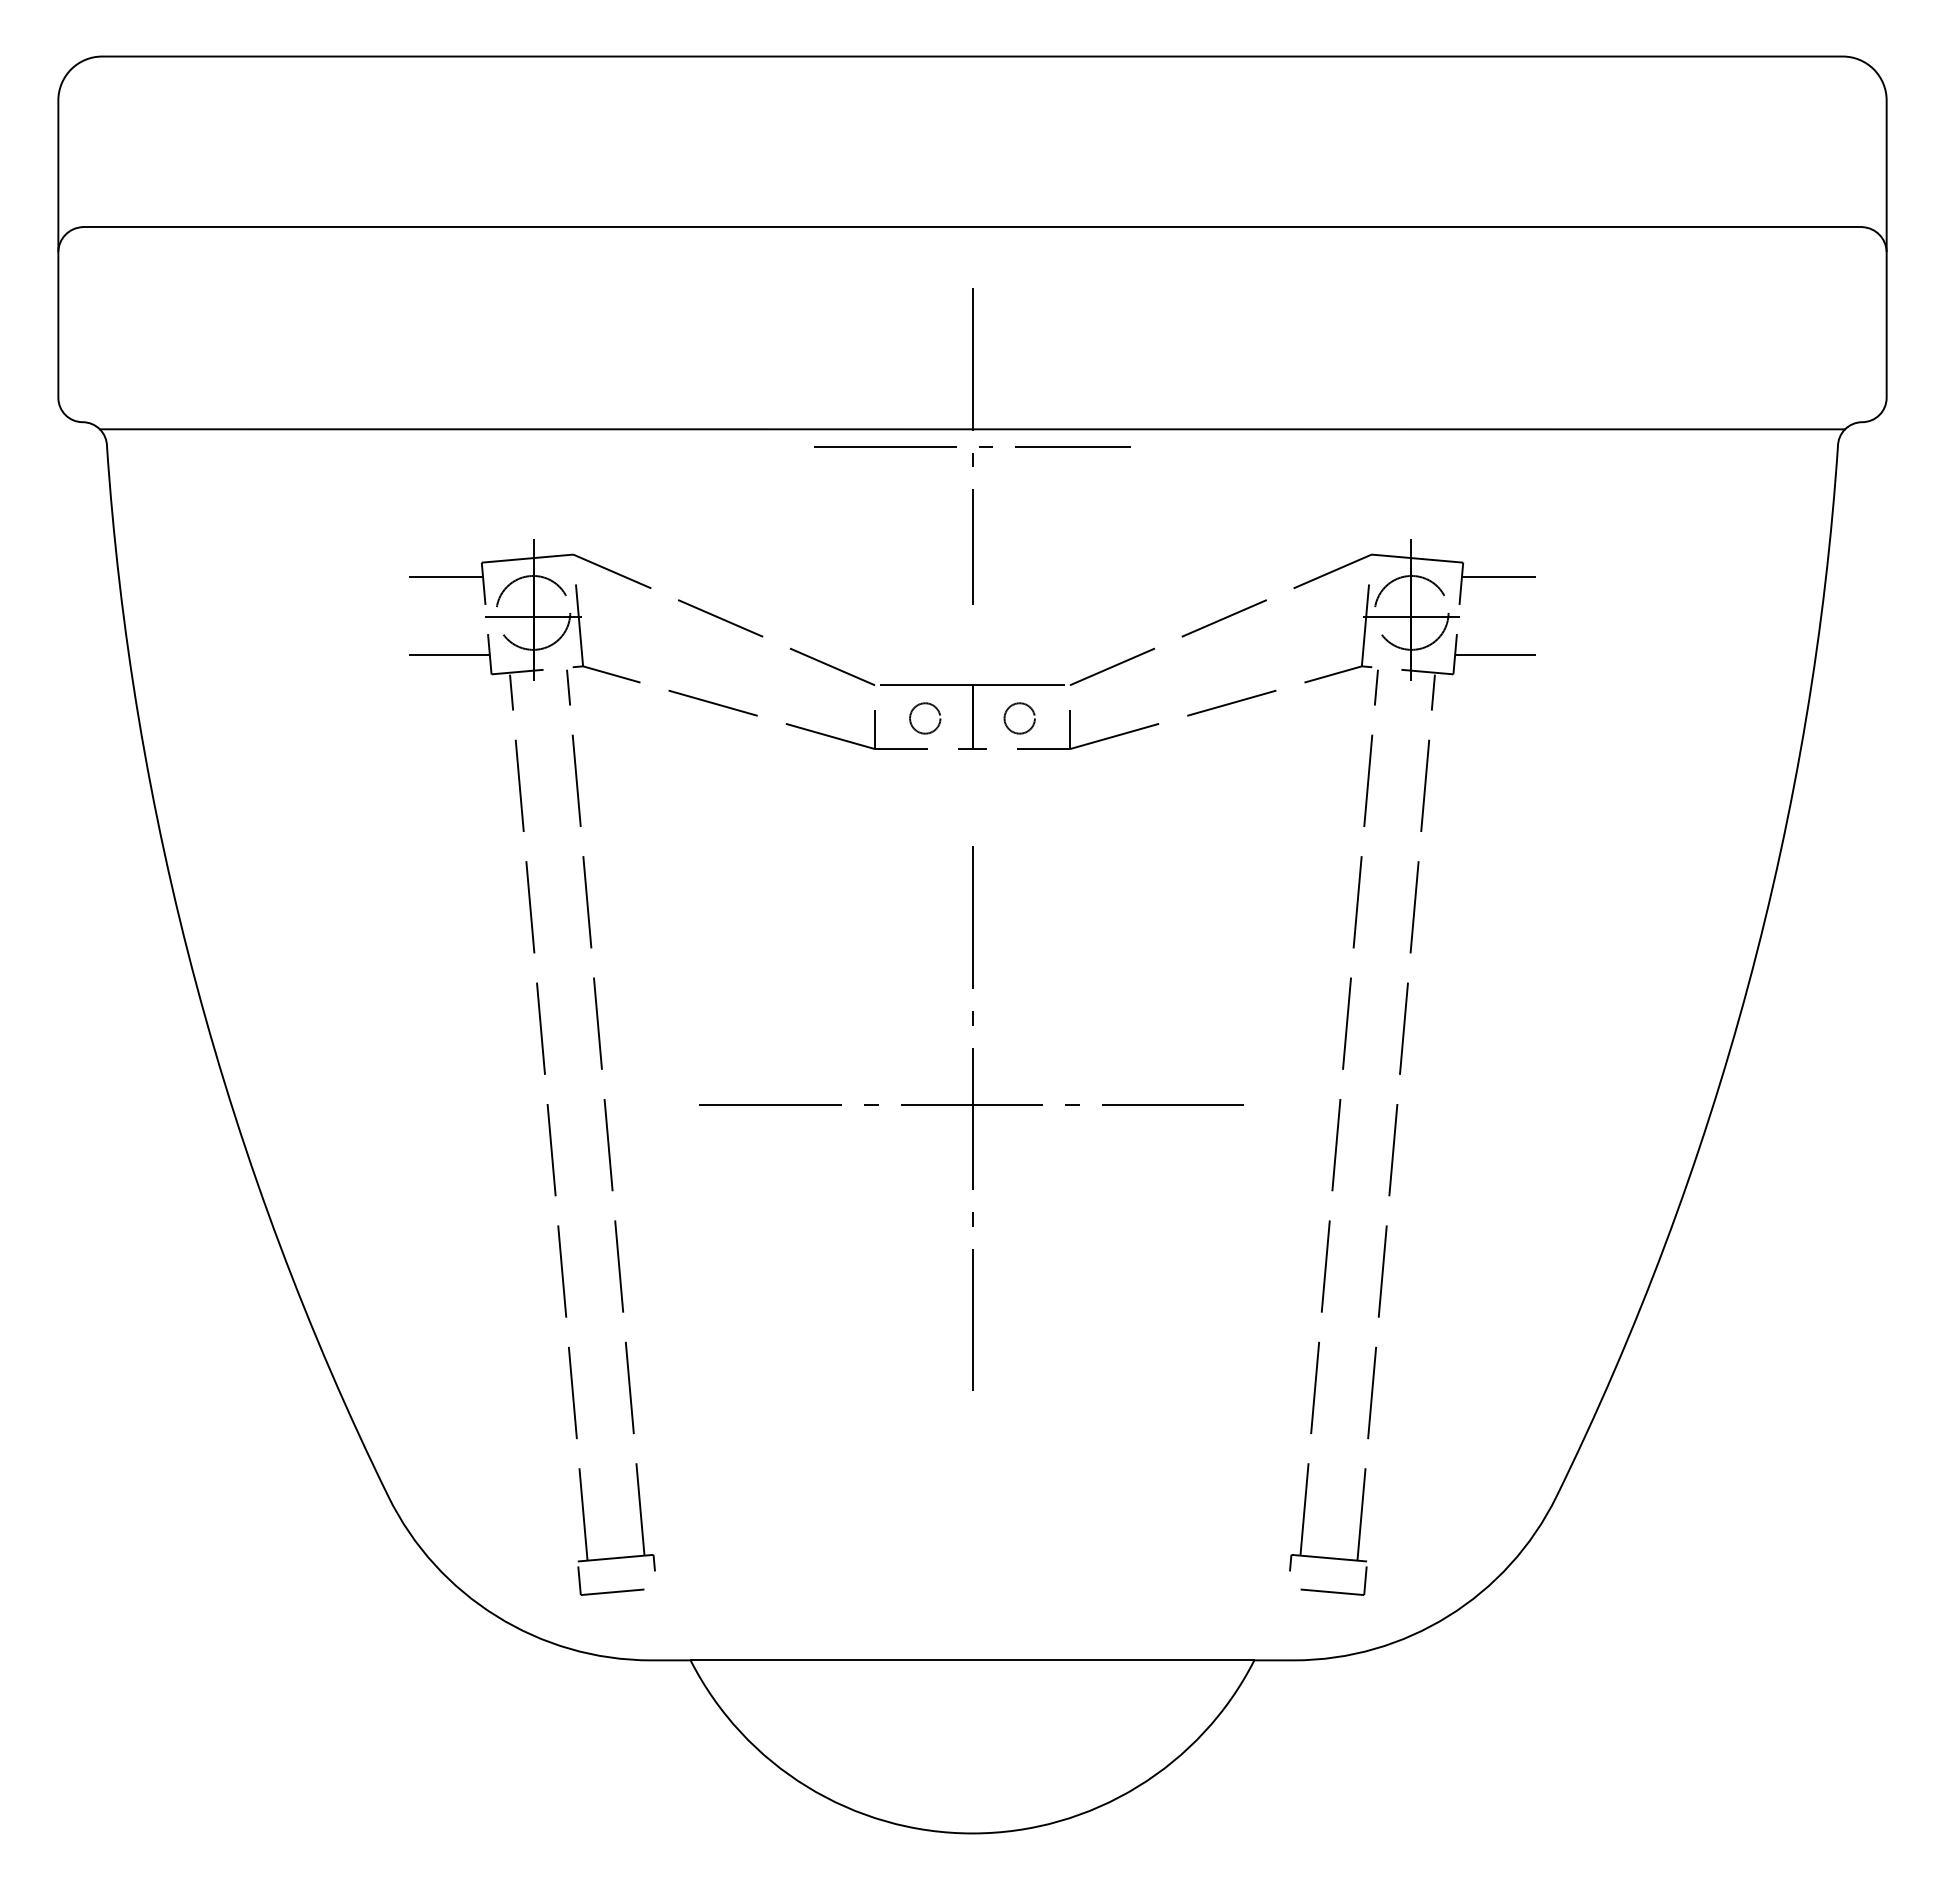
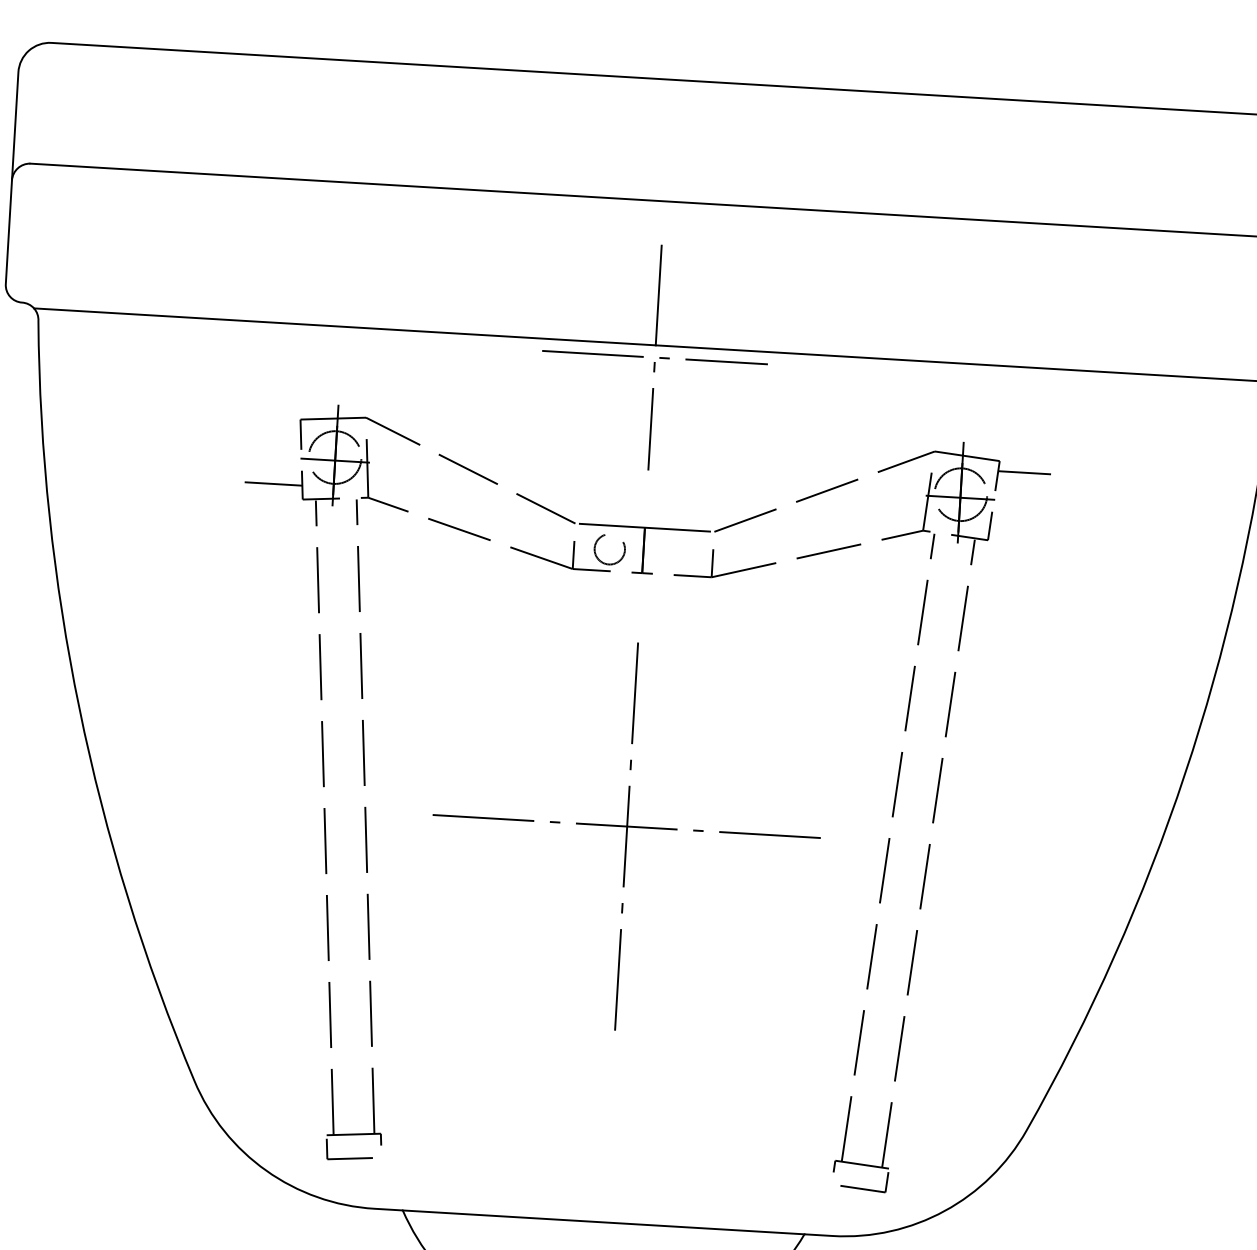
line: (445, 576) -> (274, 427), removed
line: (1495, 654) -> (1018, 527), removed
circle: (925, 718) -> (610, 549), size x1.4
circle: (1019, 718) -> (677, 553), removed

